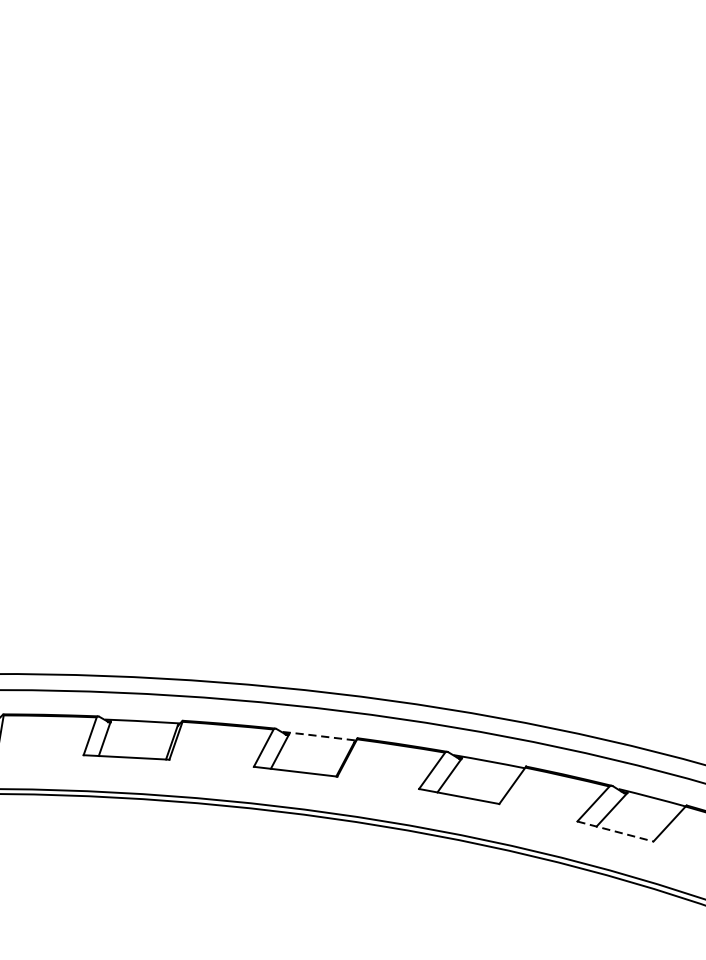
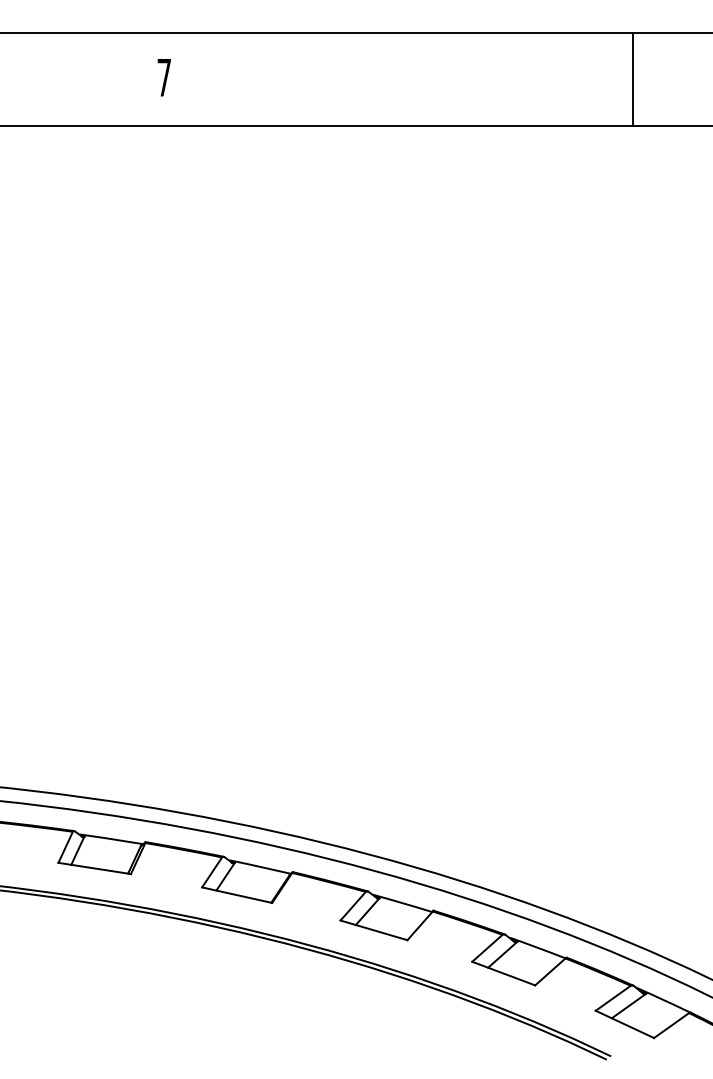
line: (319, 735) -> (260, 866), dashed -> solid
line: (615, 831) -> (503, 973), dashed -> solid

